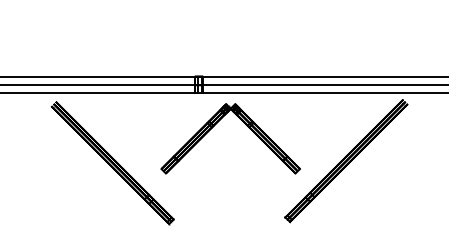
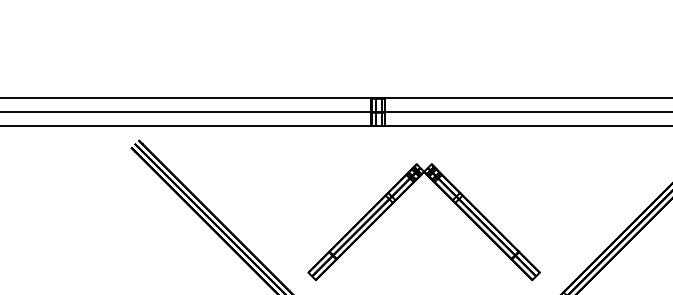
part: (216, 124) -> (400, 198), moved

